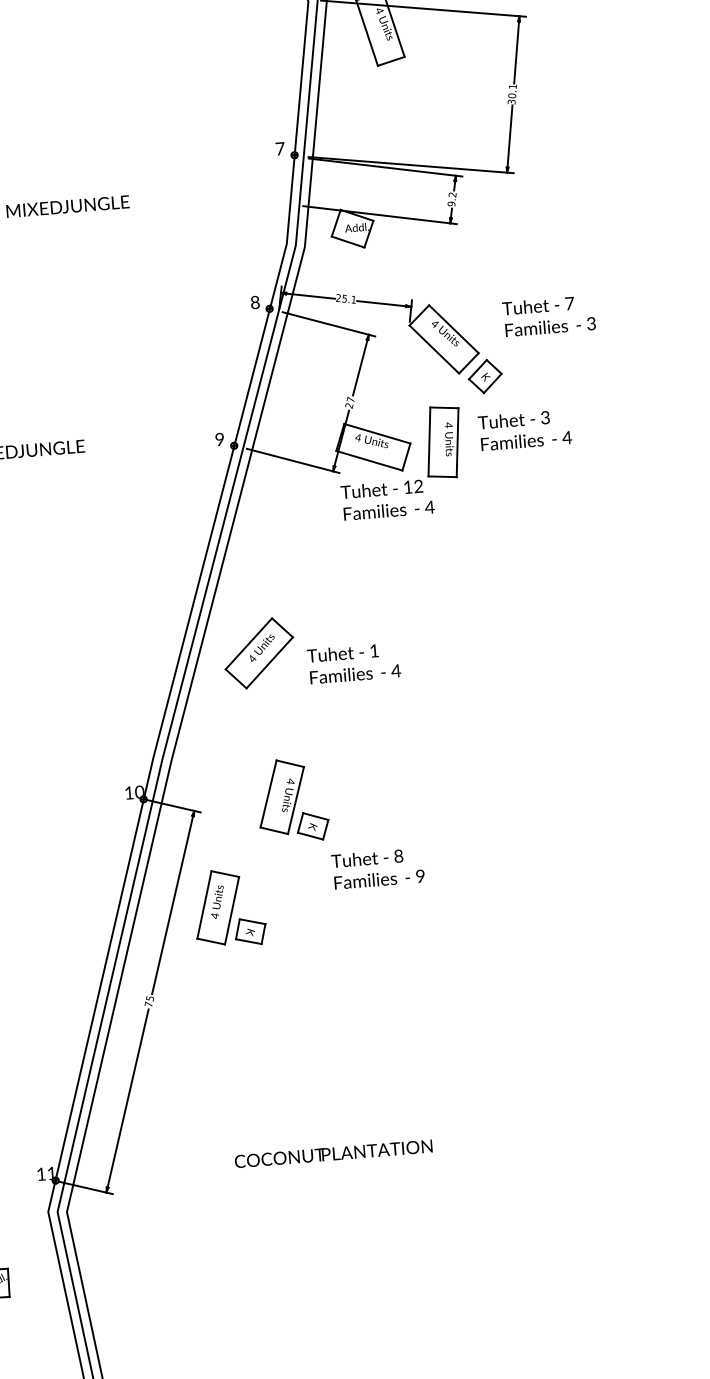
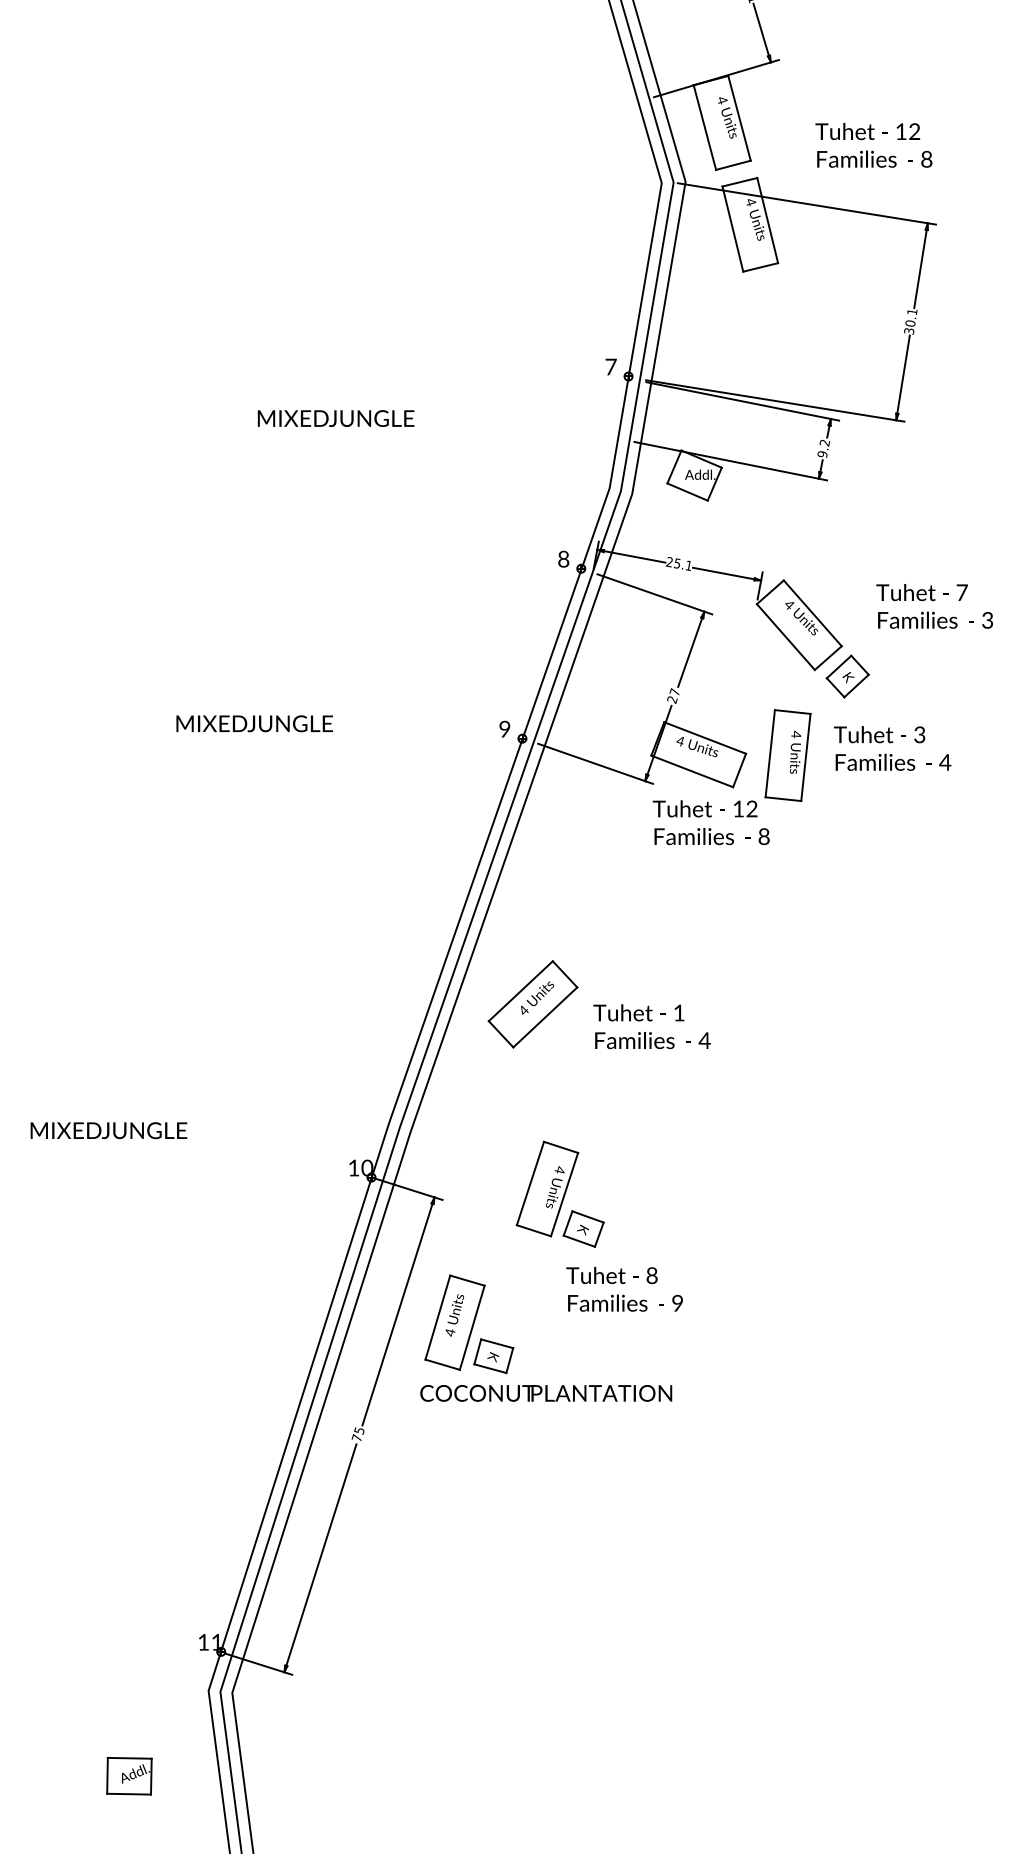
text: (429, 507) -> (763, 836), 4 -> 8
text: (377, 868) -> (624, 1289), moved
text: (333, 1154) -> (546, 1393), moved

